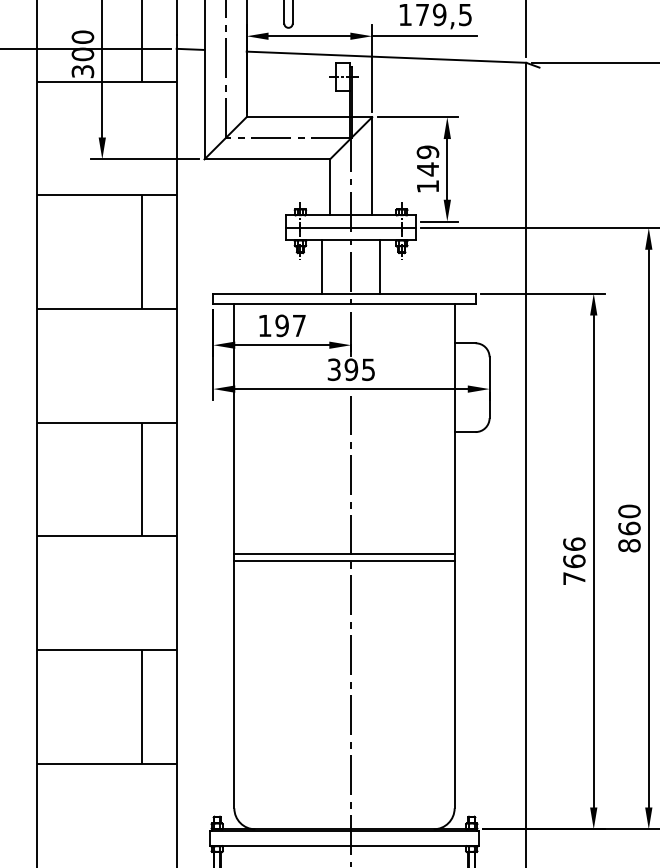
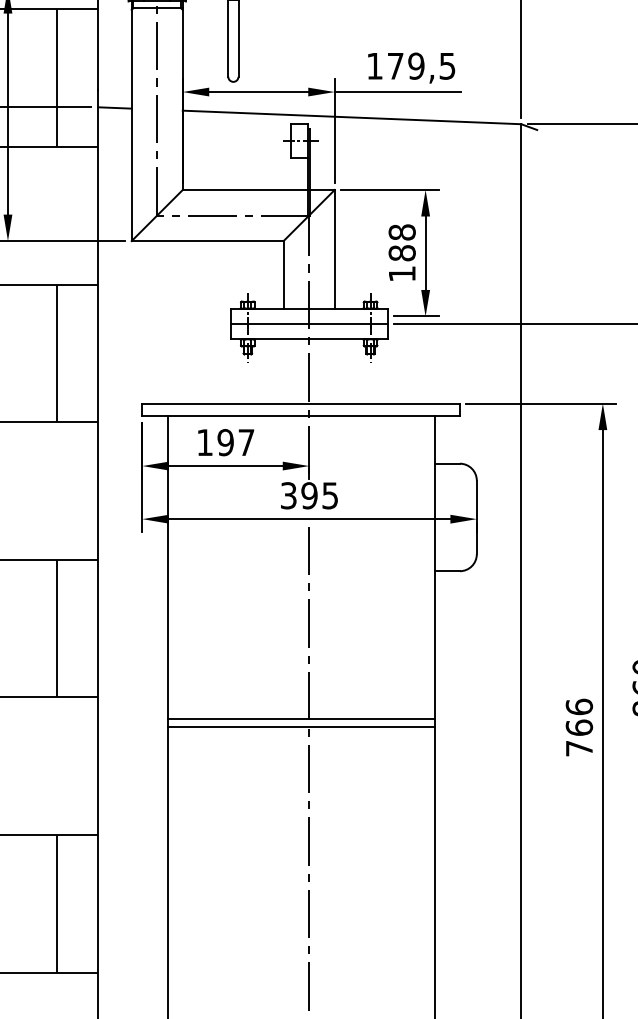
text: (427, 160) -> (401, 242), 149 -> 188
line: (321, 266) -> (273, 370), removed
line: (379, 266) -> (343, 370), removed

